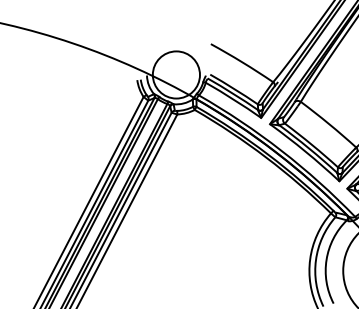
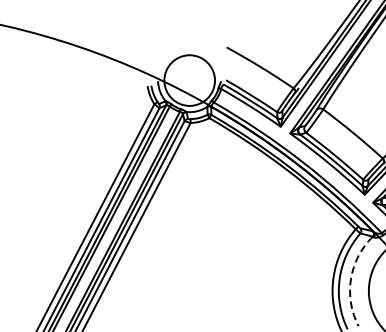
arc: (326, 259) -> (350, 278), solid -> dashed

